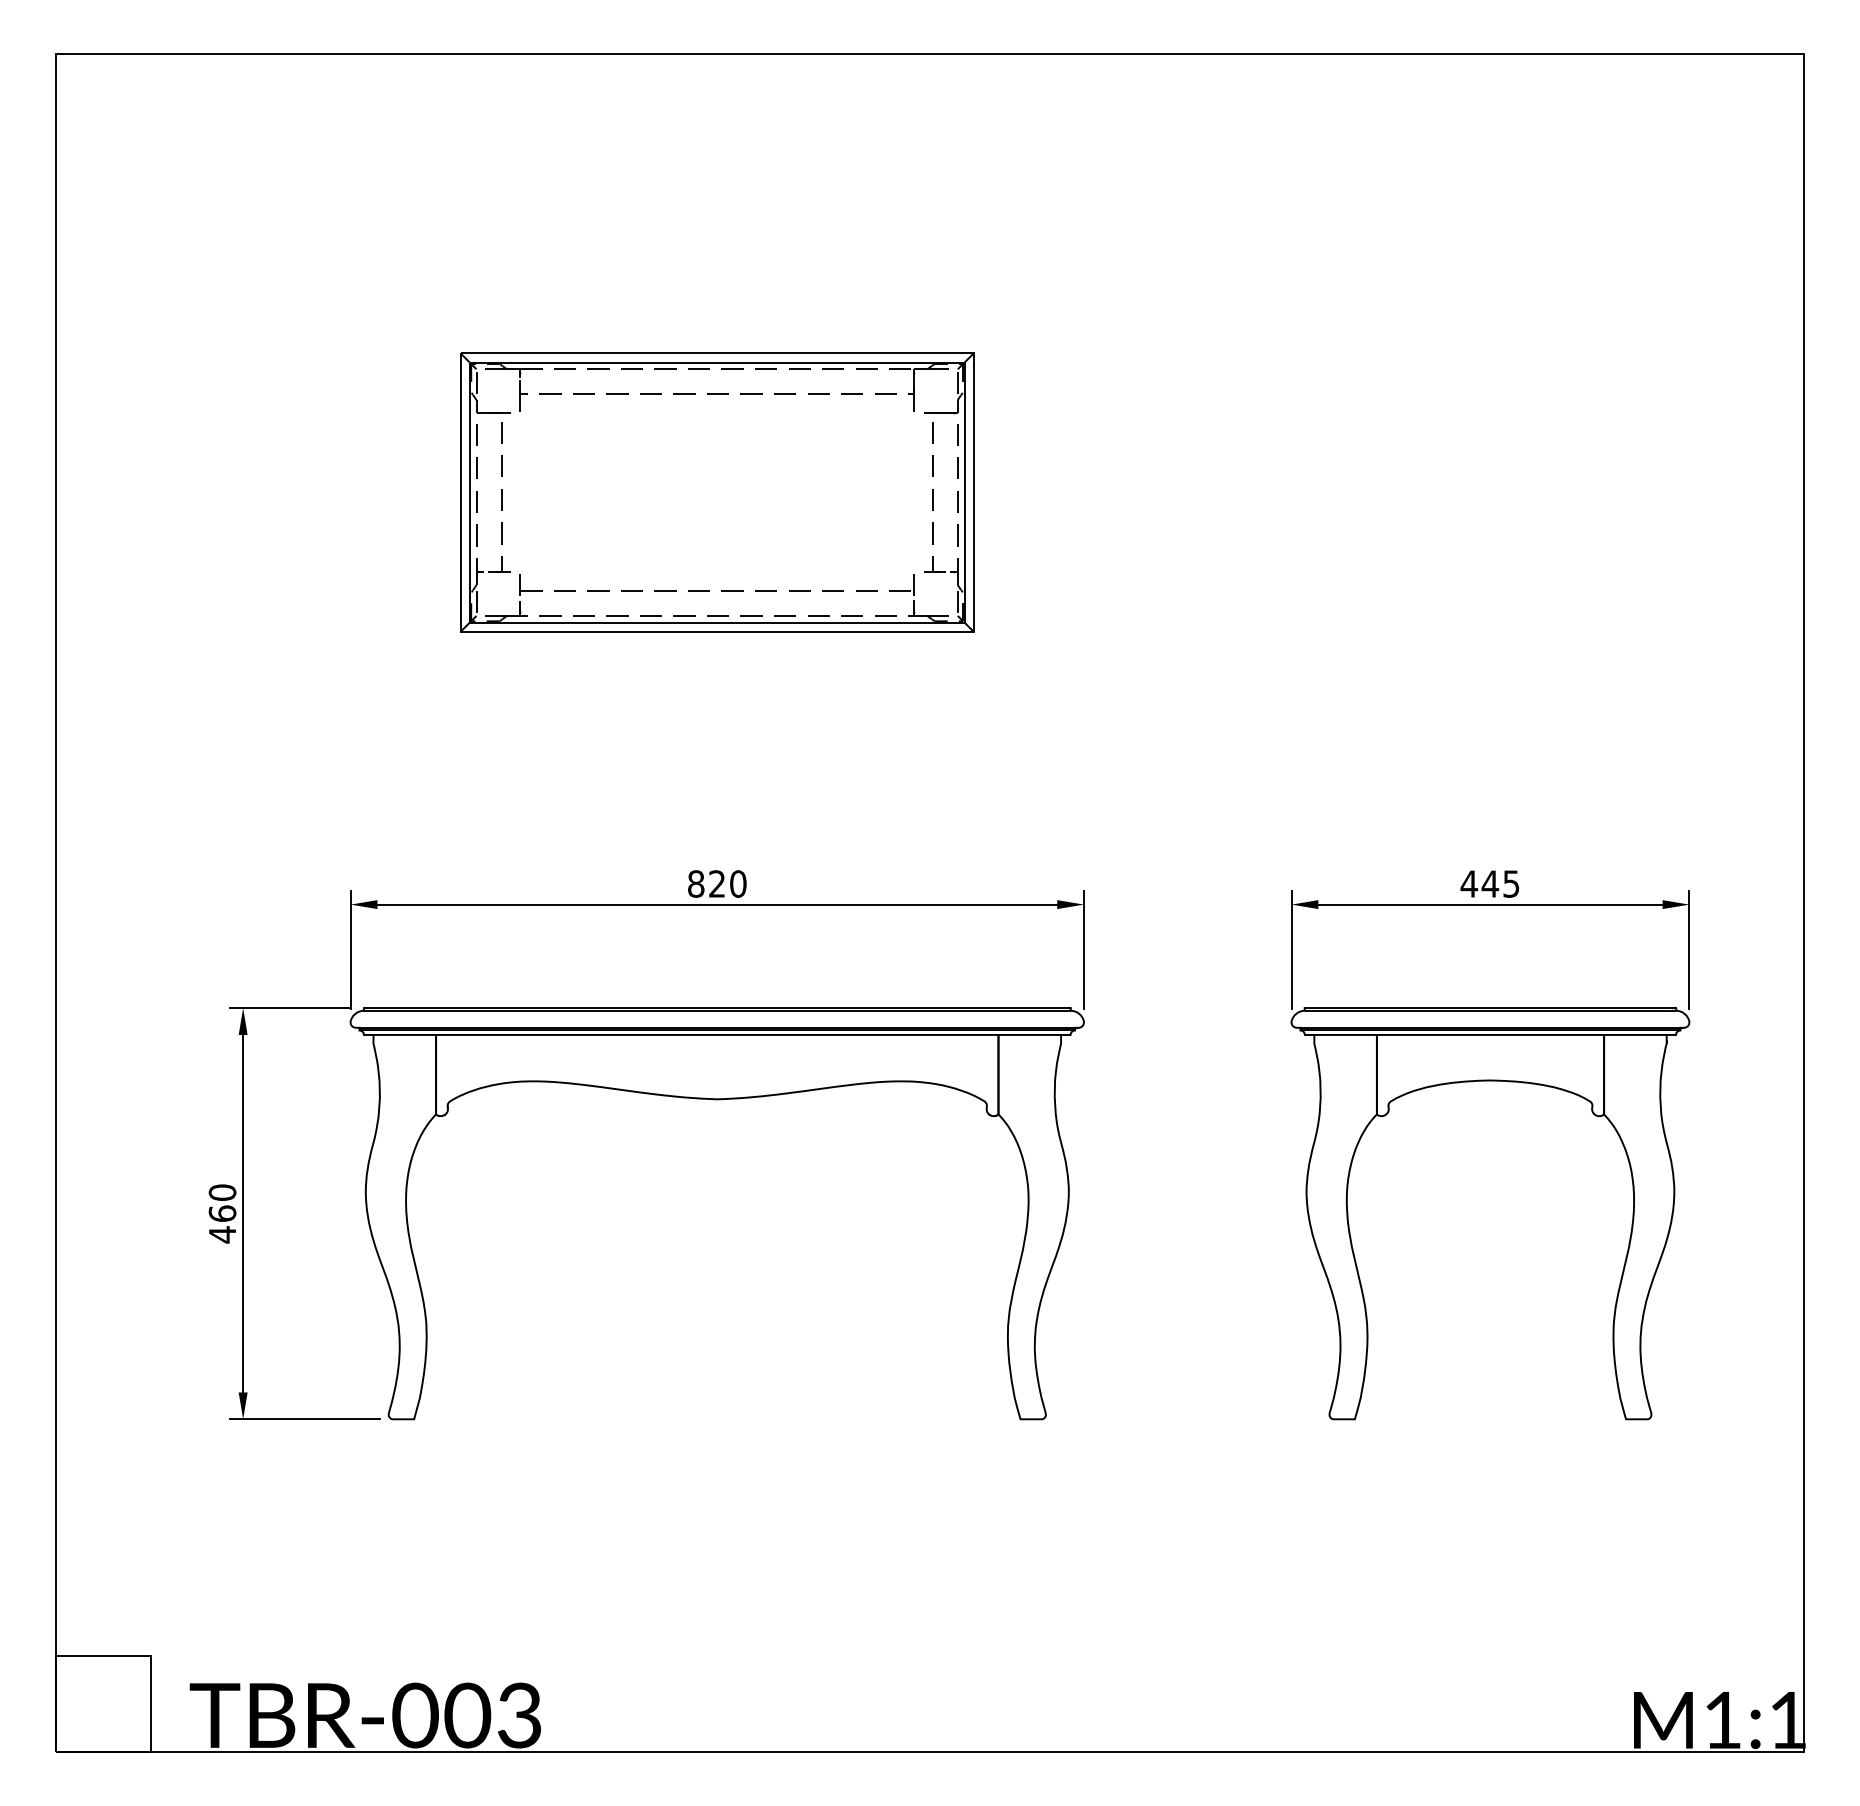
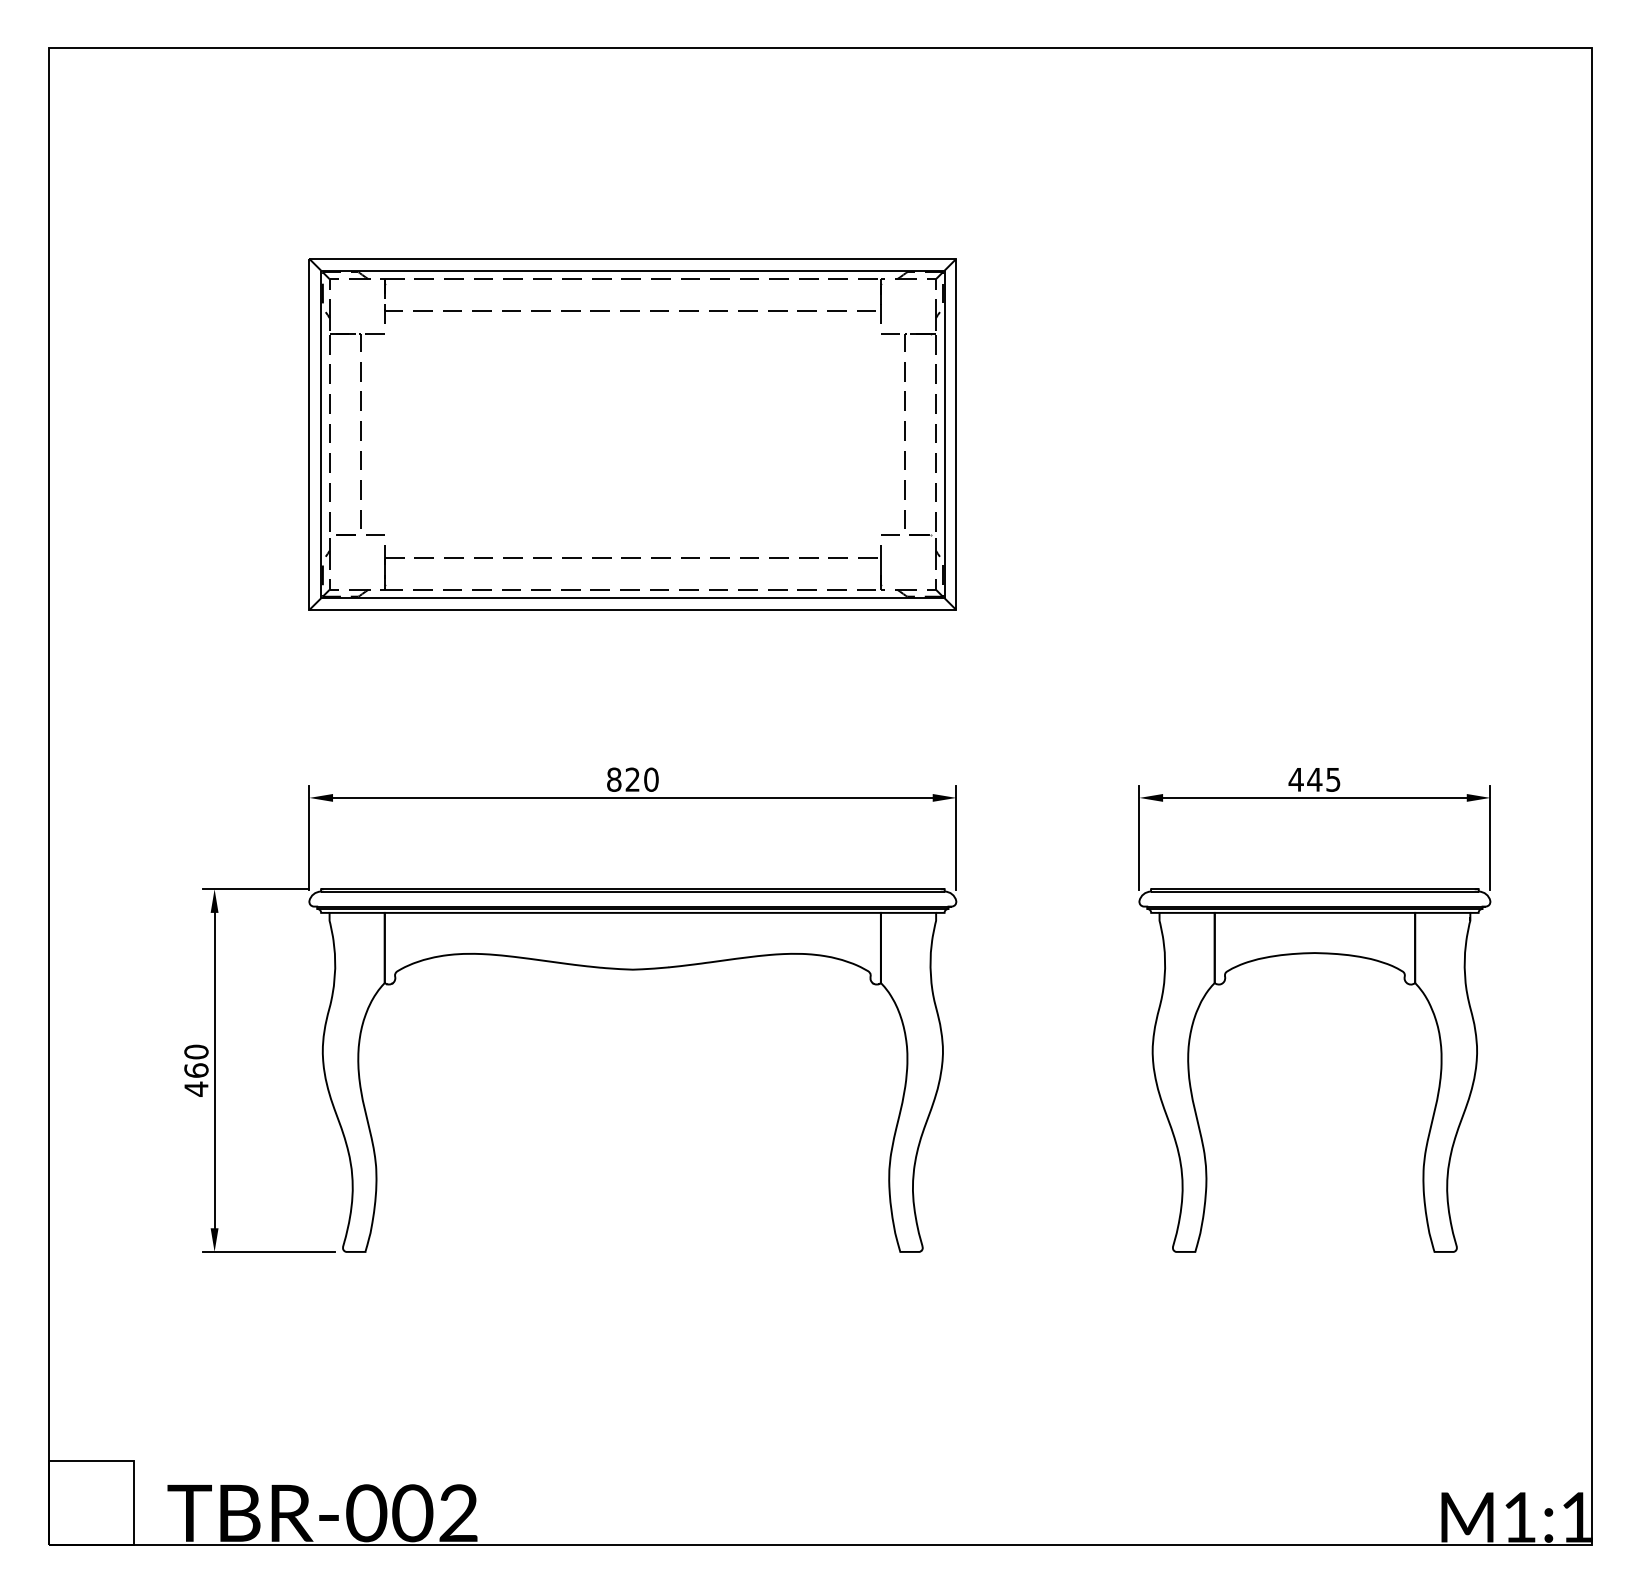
part: (716, 492) -> (632, 434), size x1.43
text: (519, 1715) -> (458, 1513), TBR-003 -> TBR-002

